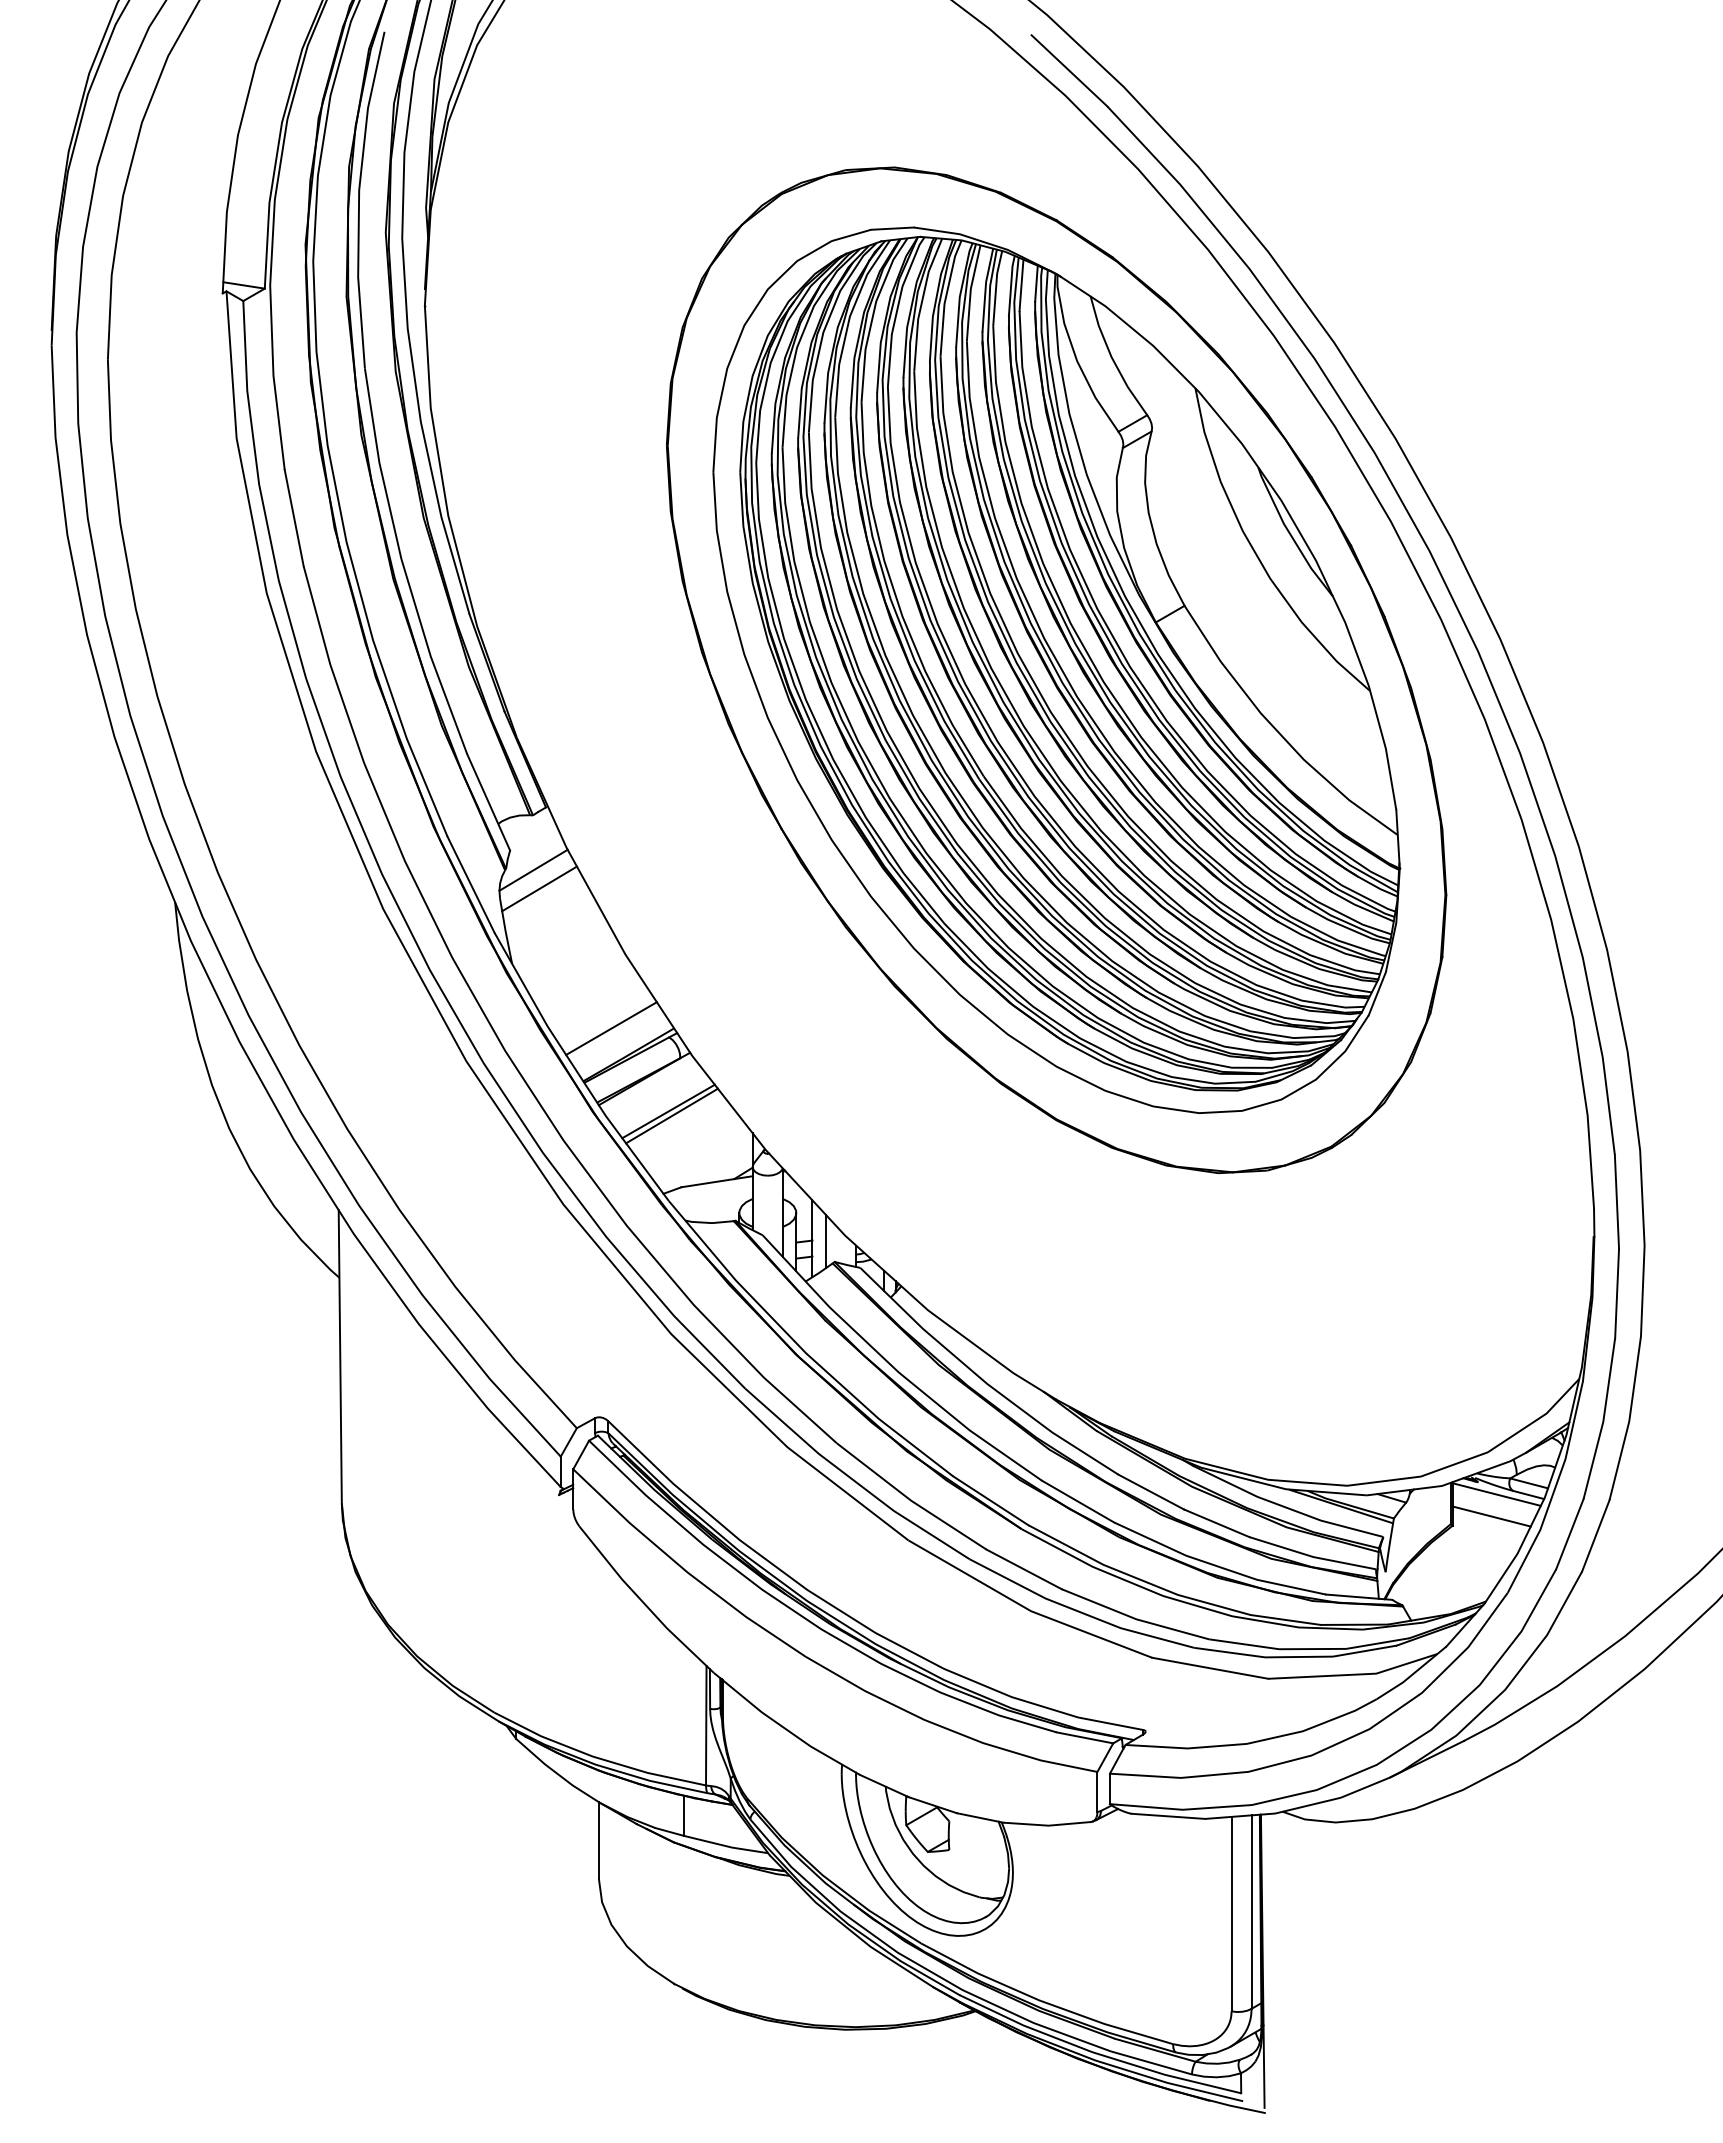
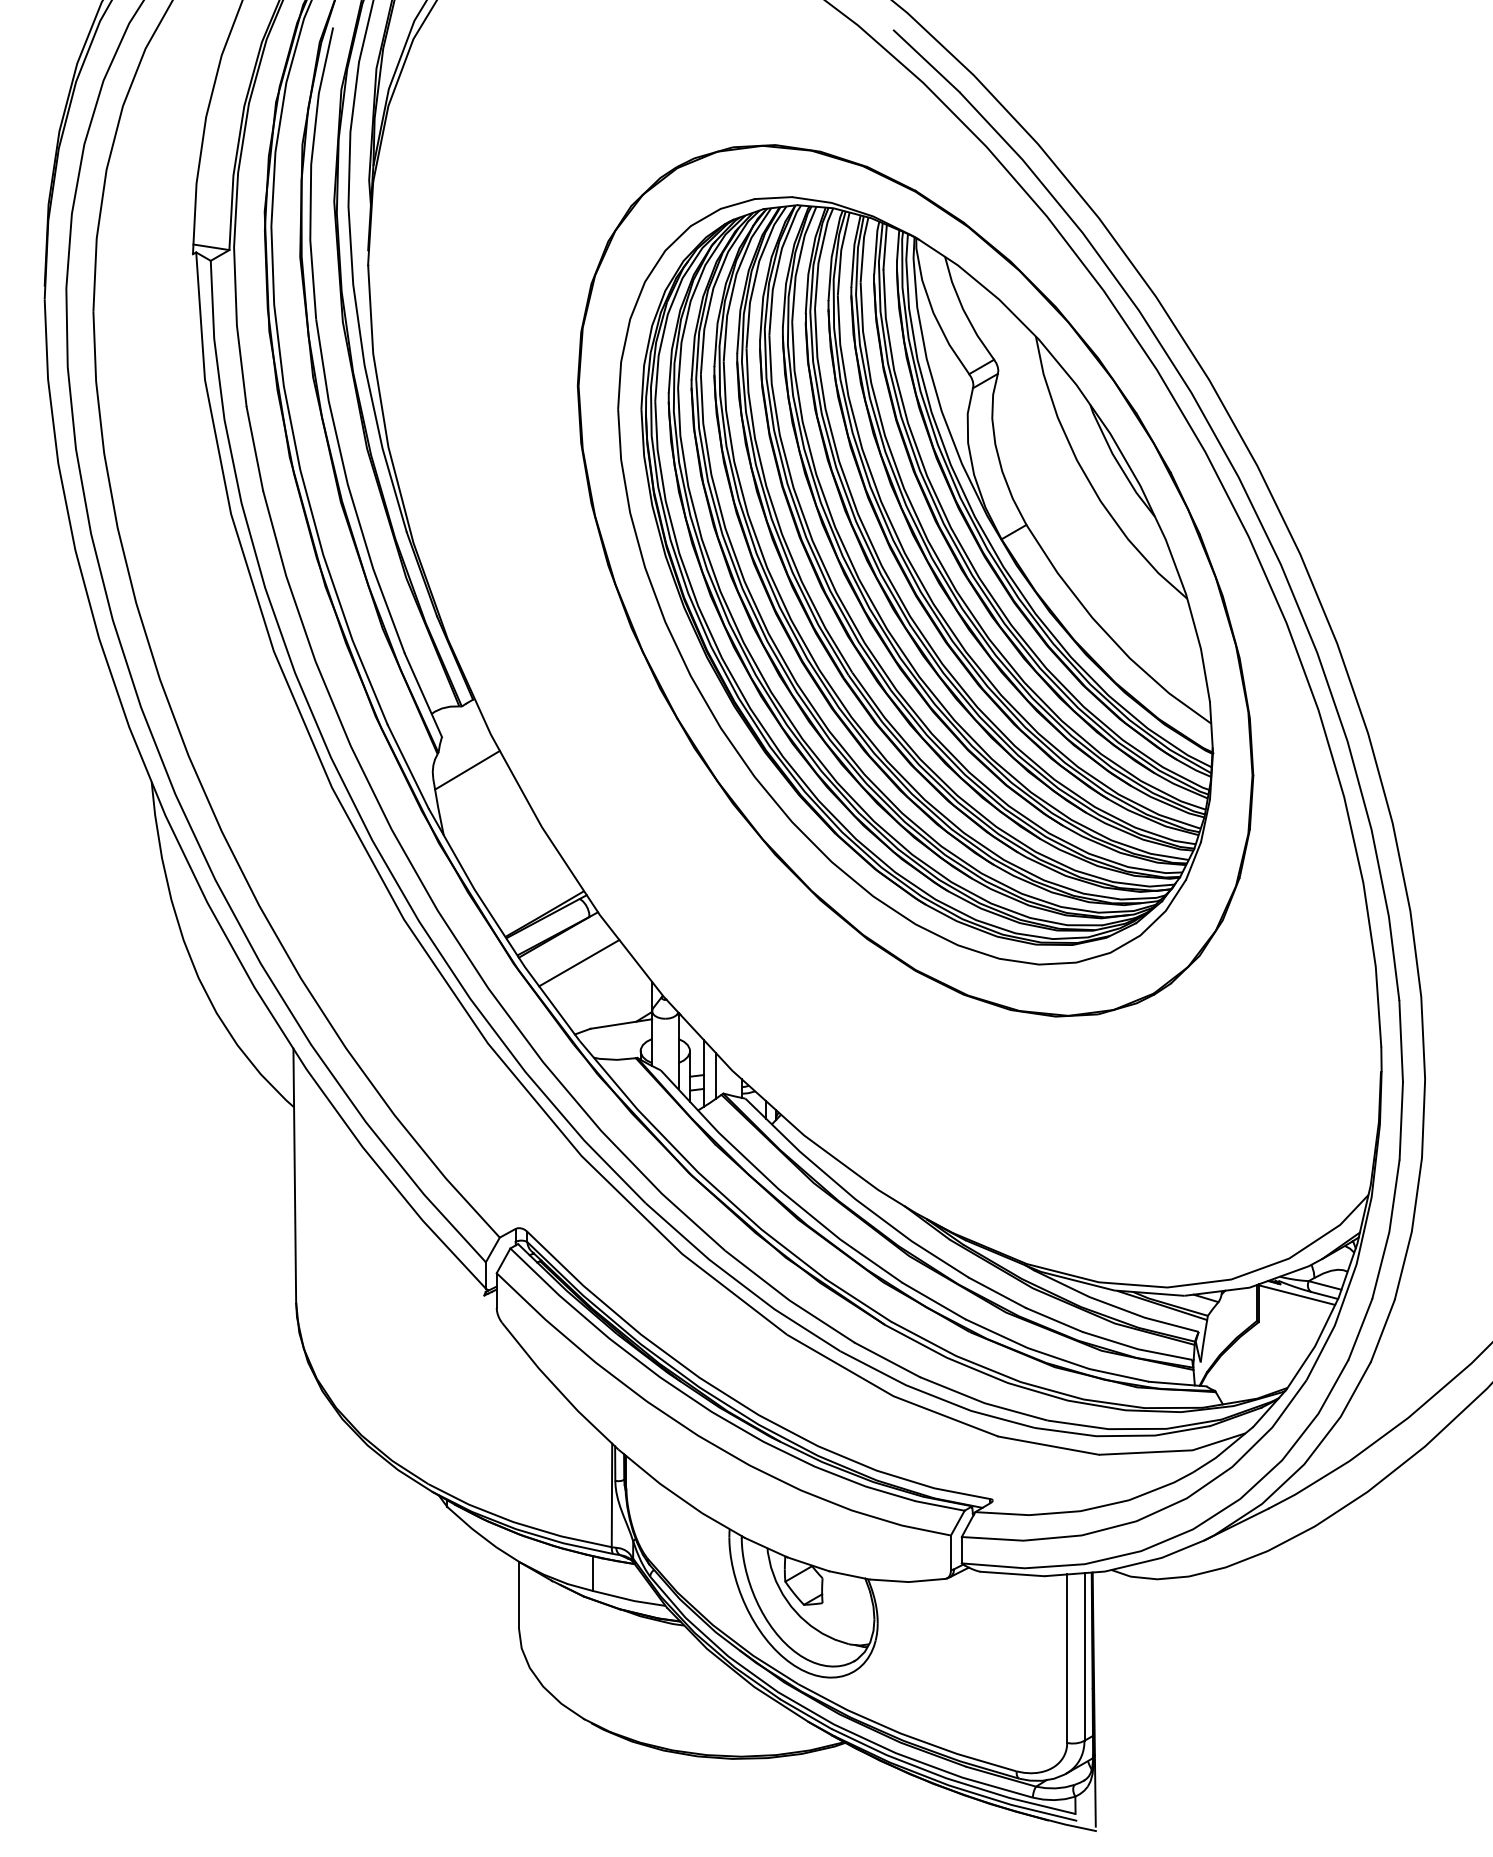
line: (533, 869) -> (462, 753), removed
line: (611, 1028) -> (529, 891), removed
line: (671, 1115) -> (581, 966), removed
line: (1491, 1516) -> (1292, 1314), removed

